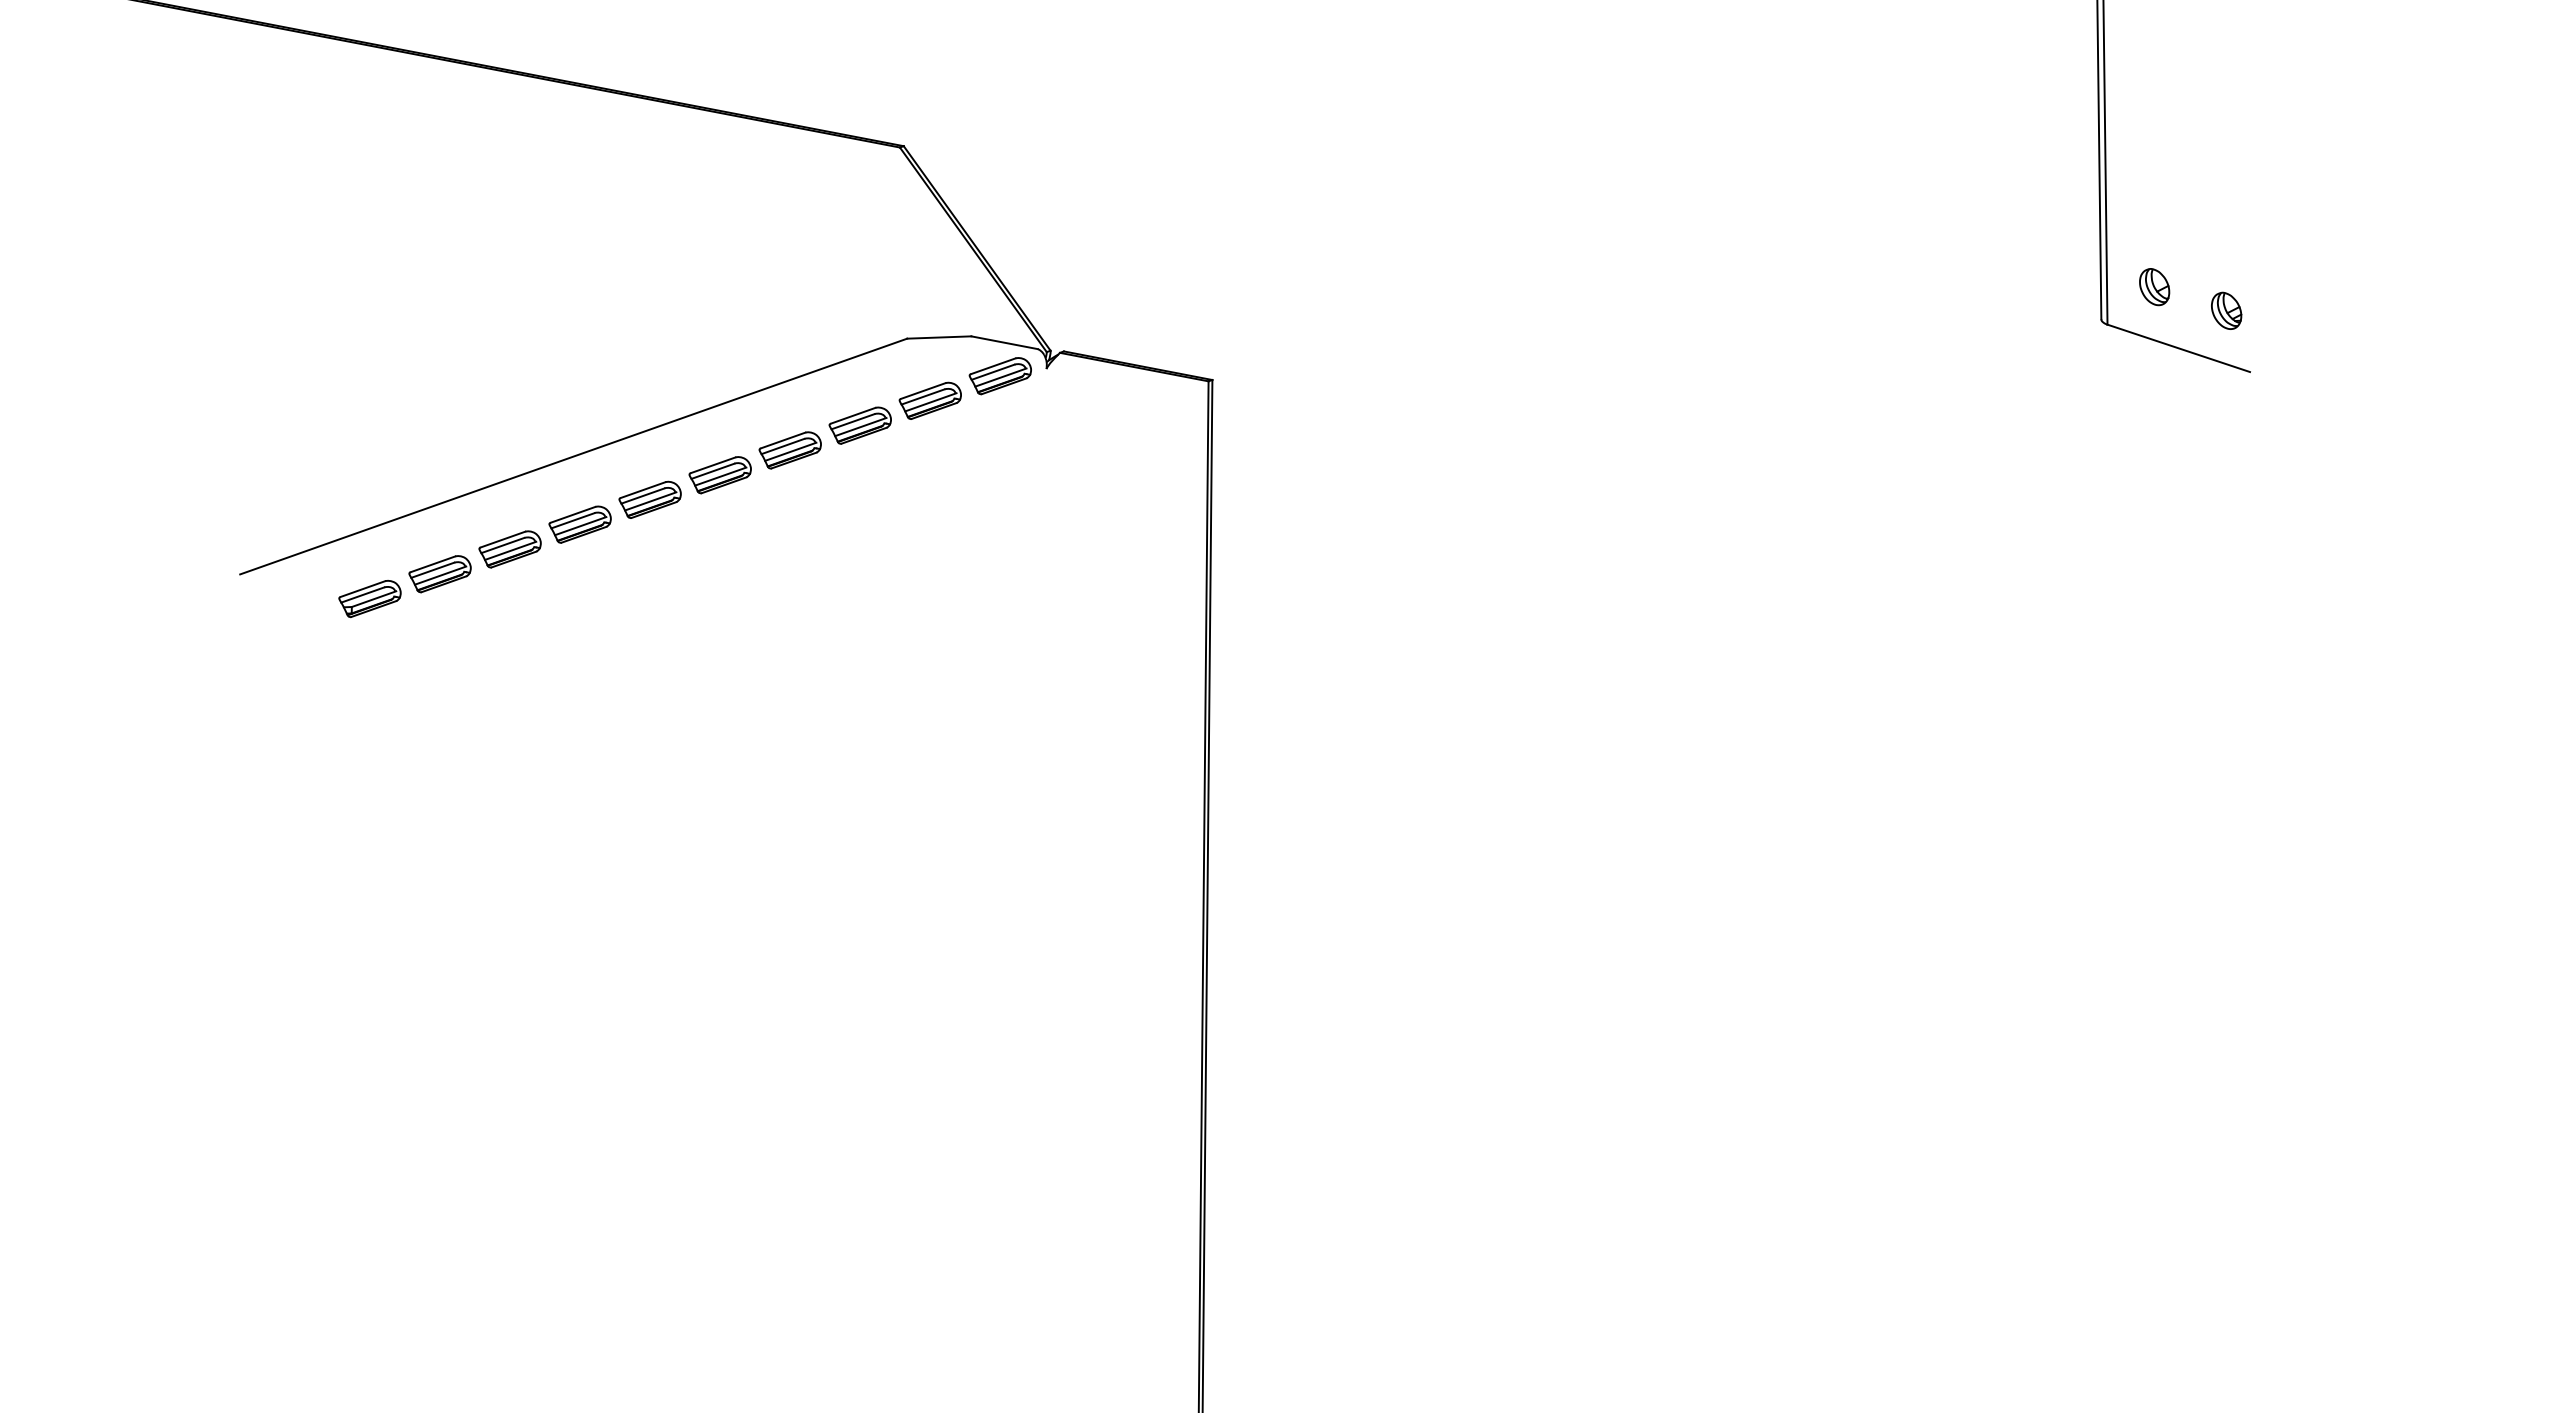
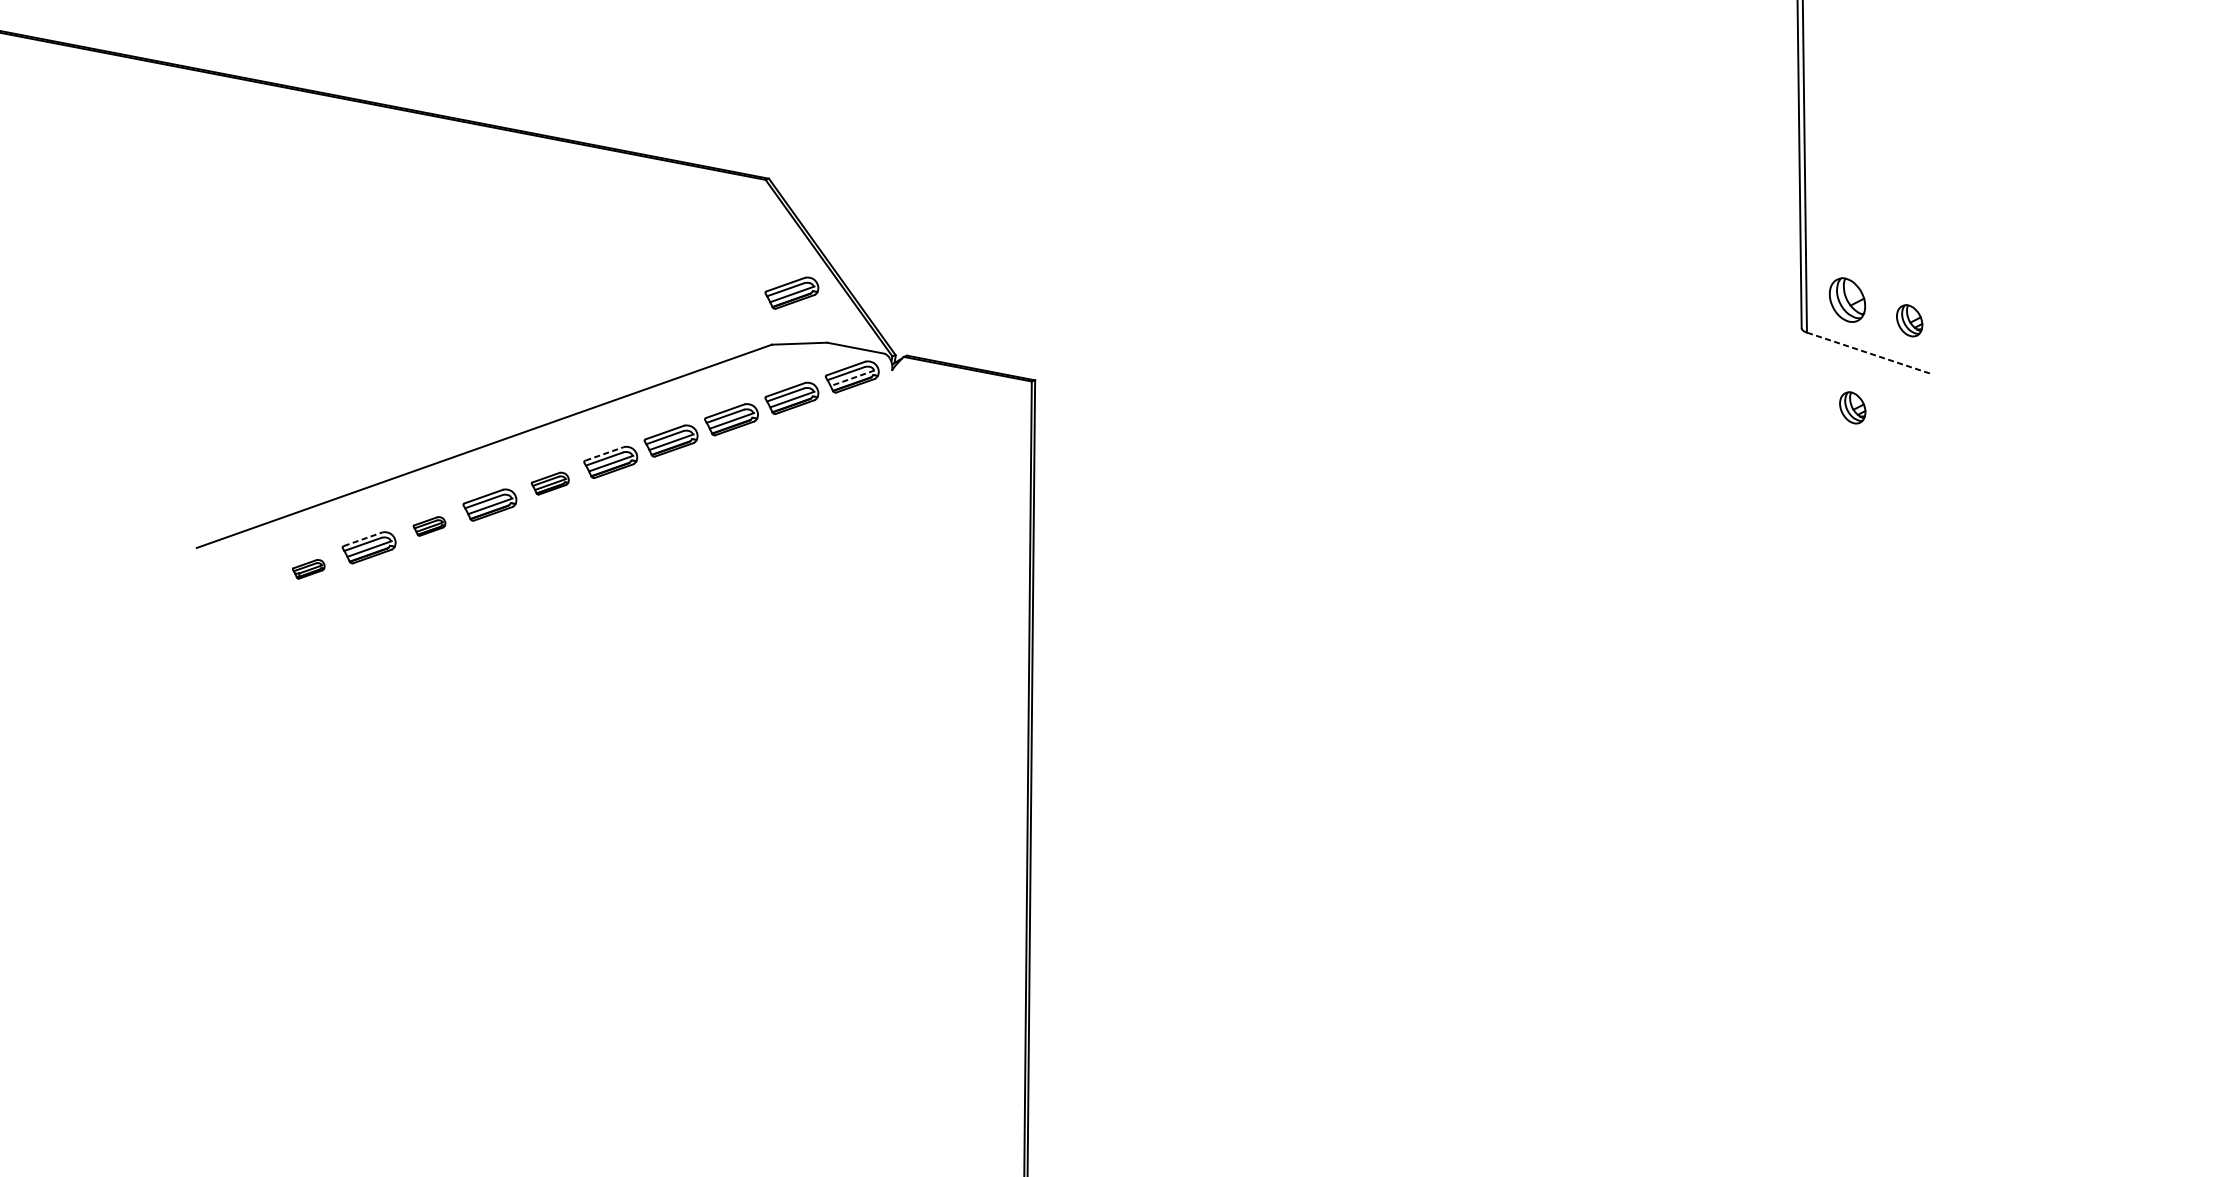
part: (929, 278) -> (791, 292), added
part: (2154, 287) -> (1847, 300), size x1.4
line: (2178, 348) -> (1868, 353), solid -> dashed
line: (1000, 377) -> (852, 378), solid -> dashed
part: (2160, 411) -> (1852, 407), added
line: (713, 465) -> (604, 454), solid -> dashed
part: (649, 499) -> (549, 483), size x0.7
part: (509, 549) -> (429, 526), size x0.6
line: (432, 564) -> (362, 539), solid -> dashed
part: (369, 599) -> (308, 569), size x0.6

